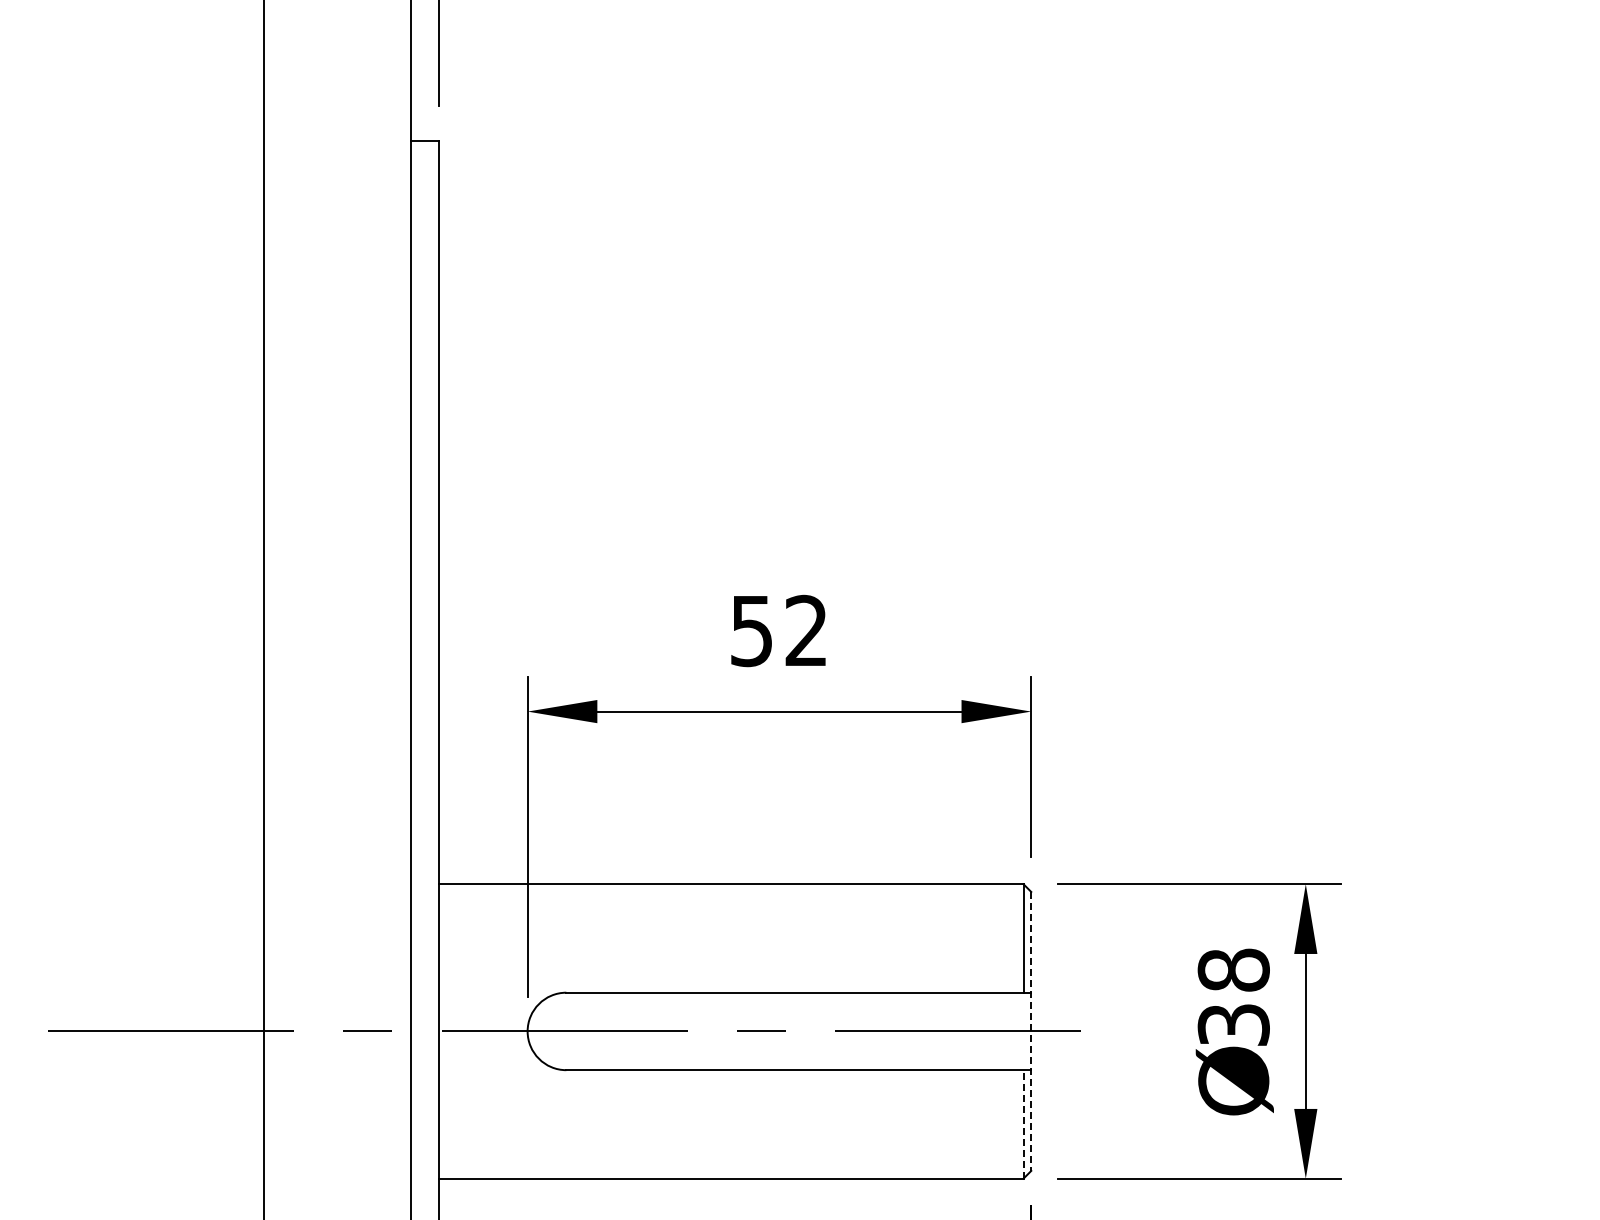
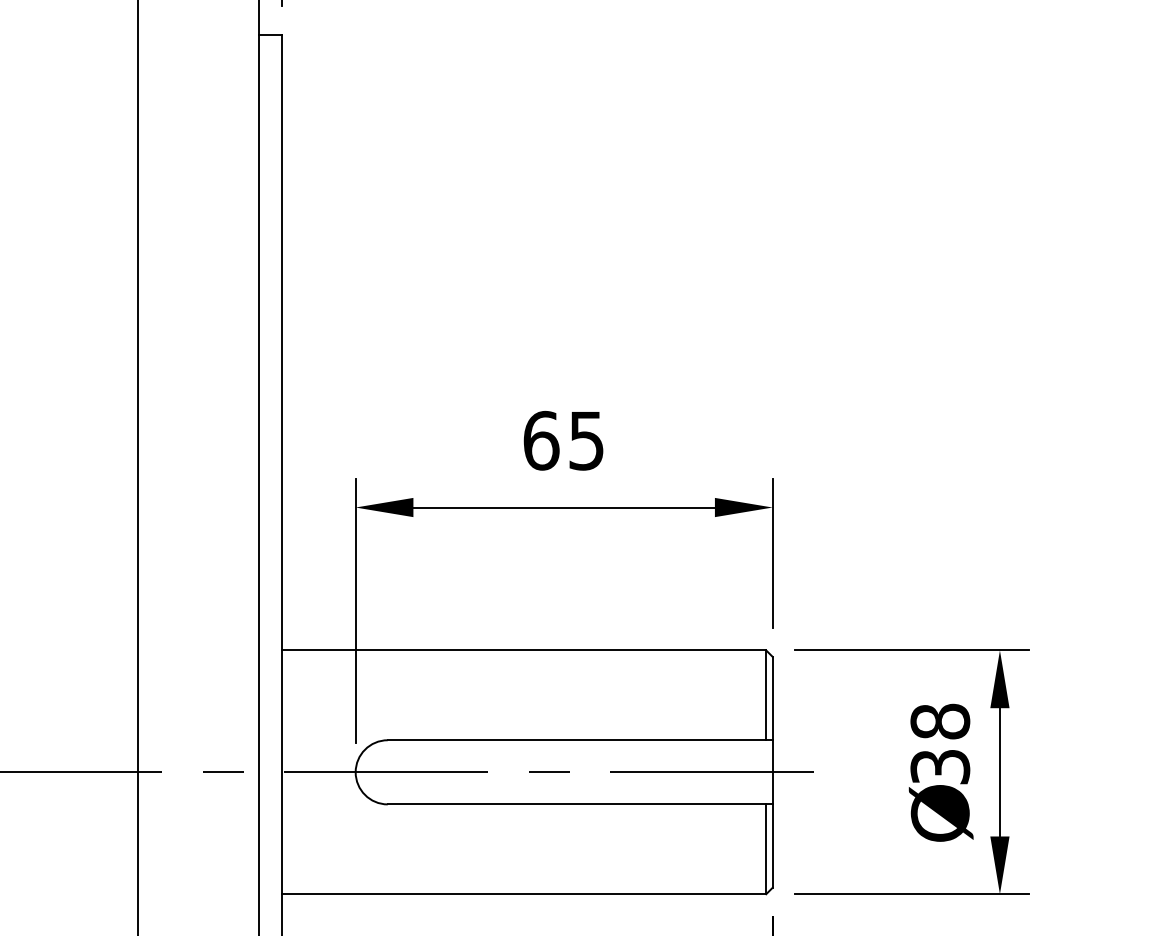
text: (778, 630) -> (563, 440), 52 -> 65
line: (1031, 1031) -> (772, 772), dashed -> solid
line: (1023, 1123) -> (766, 848), dashed -> solid

